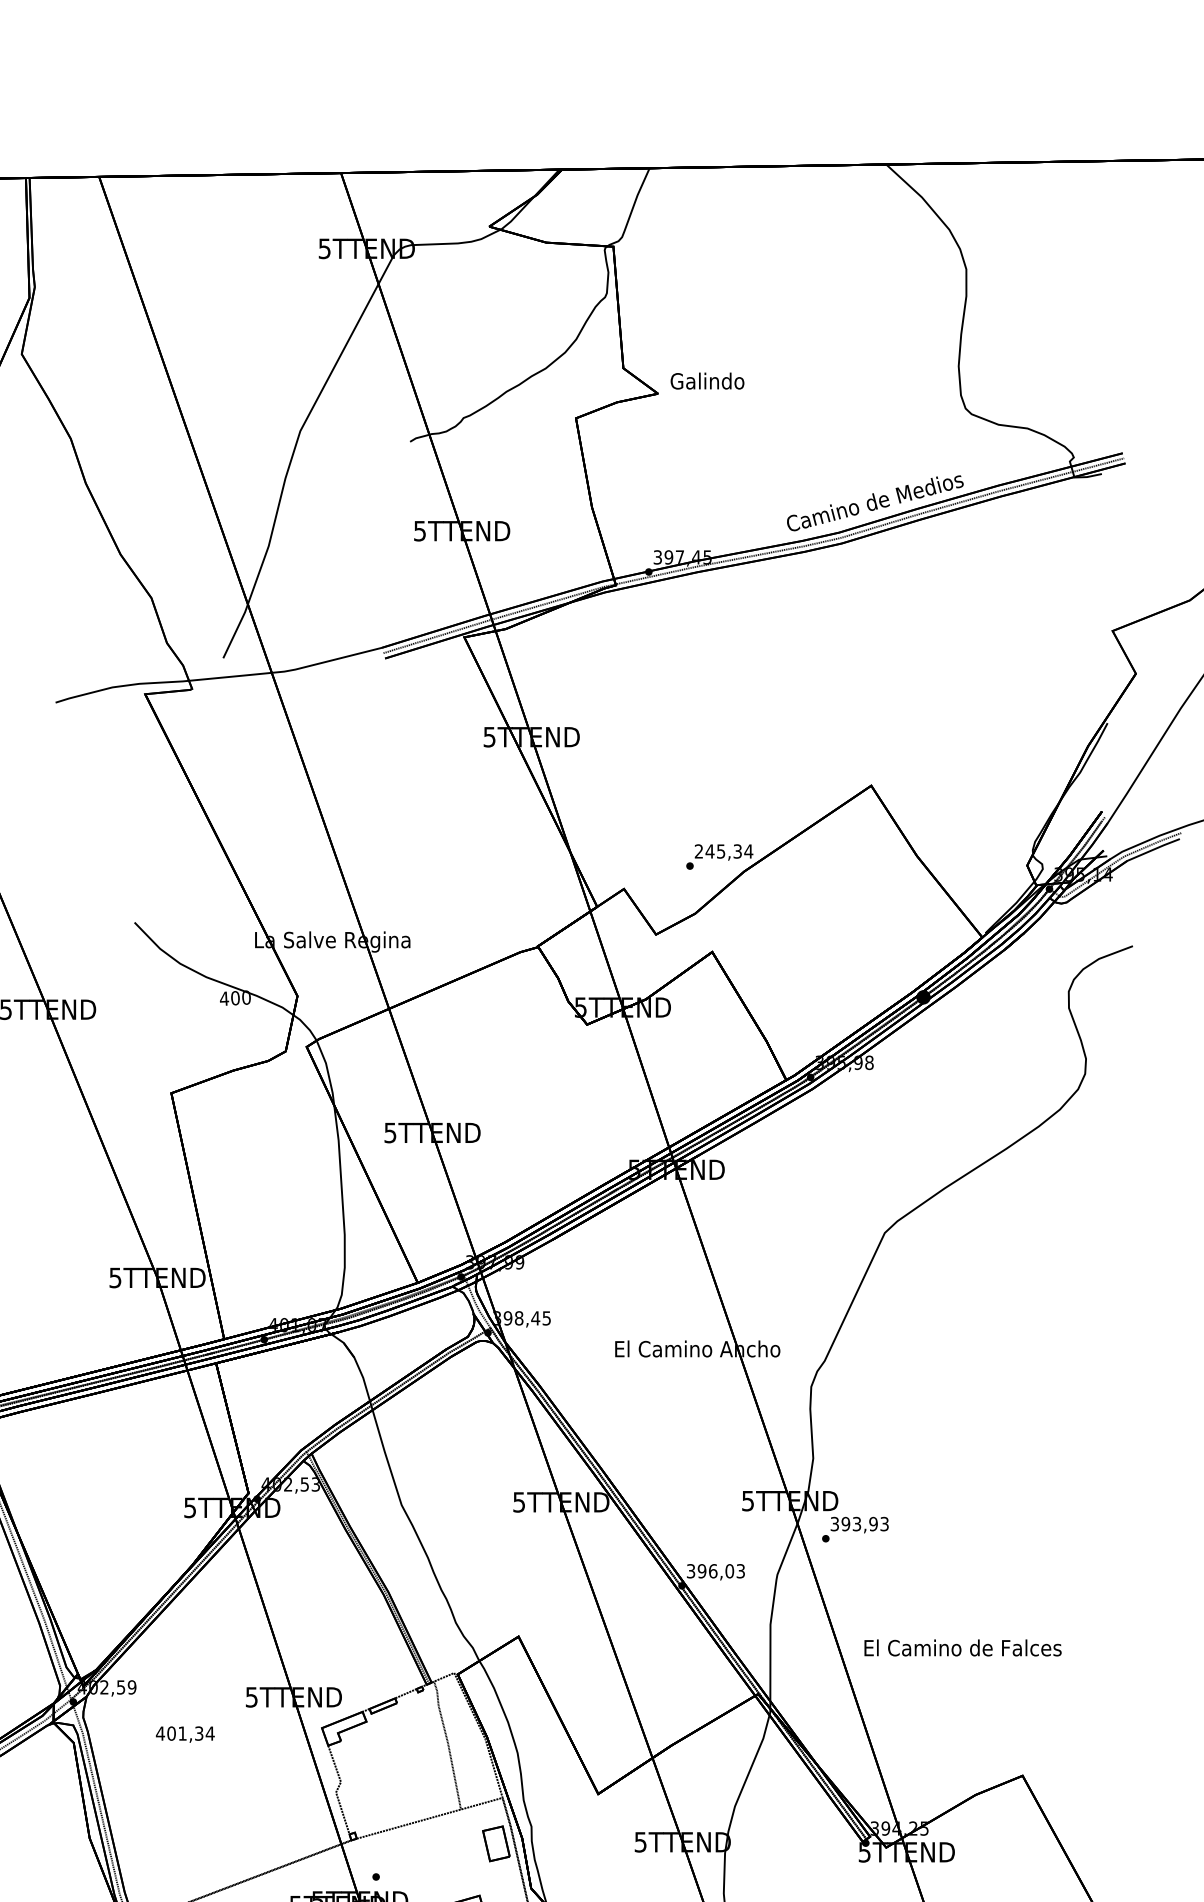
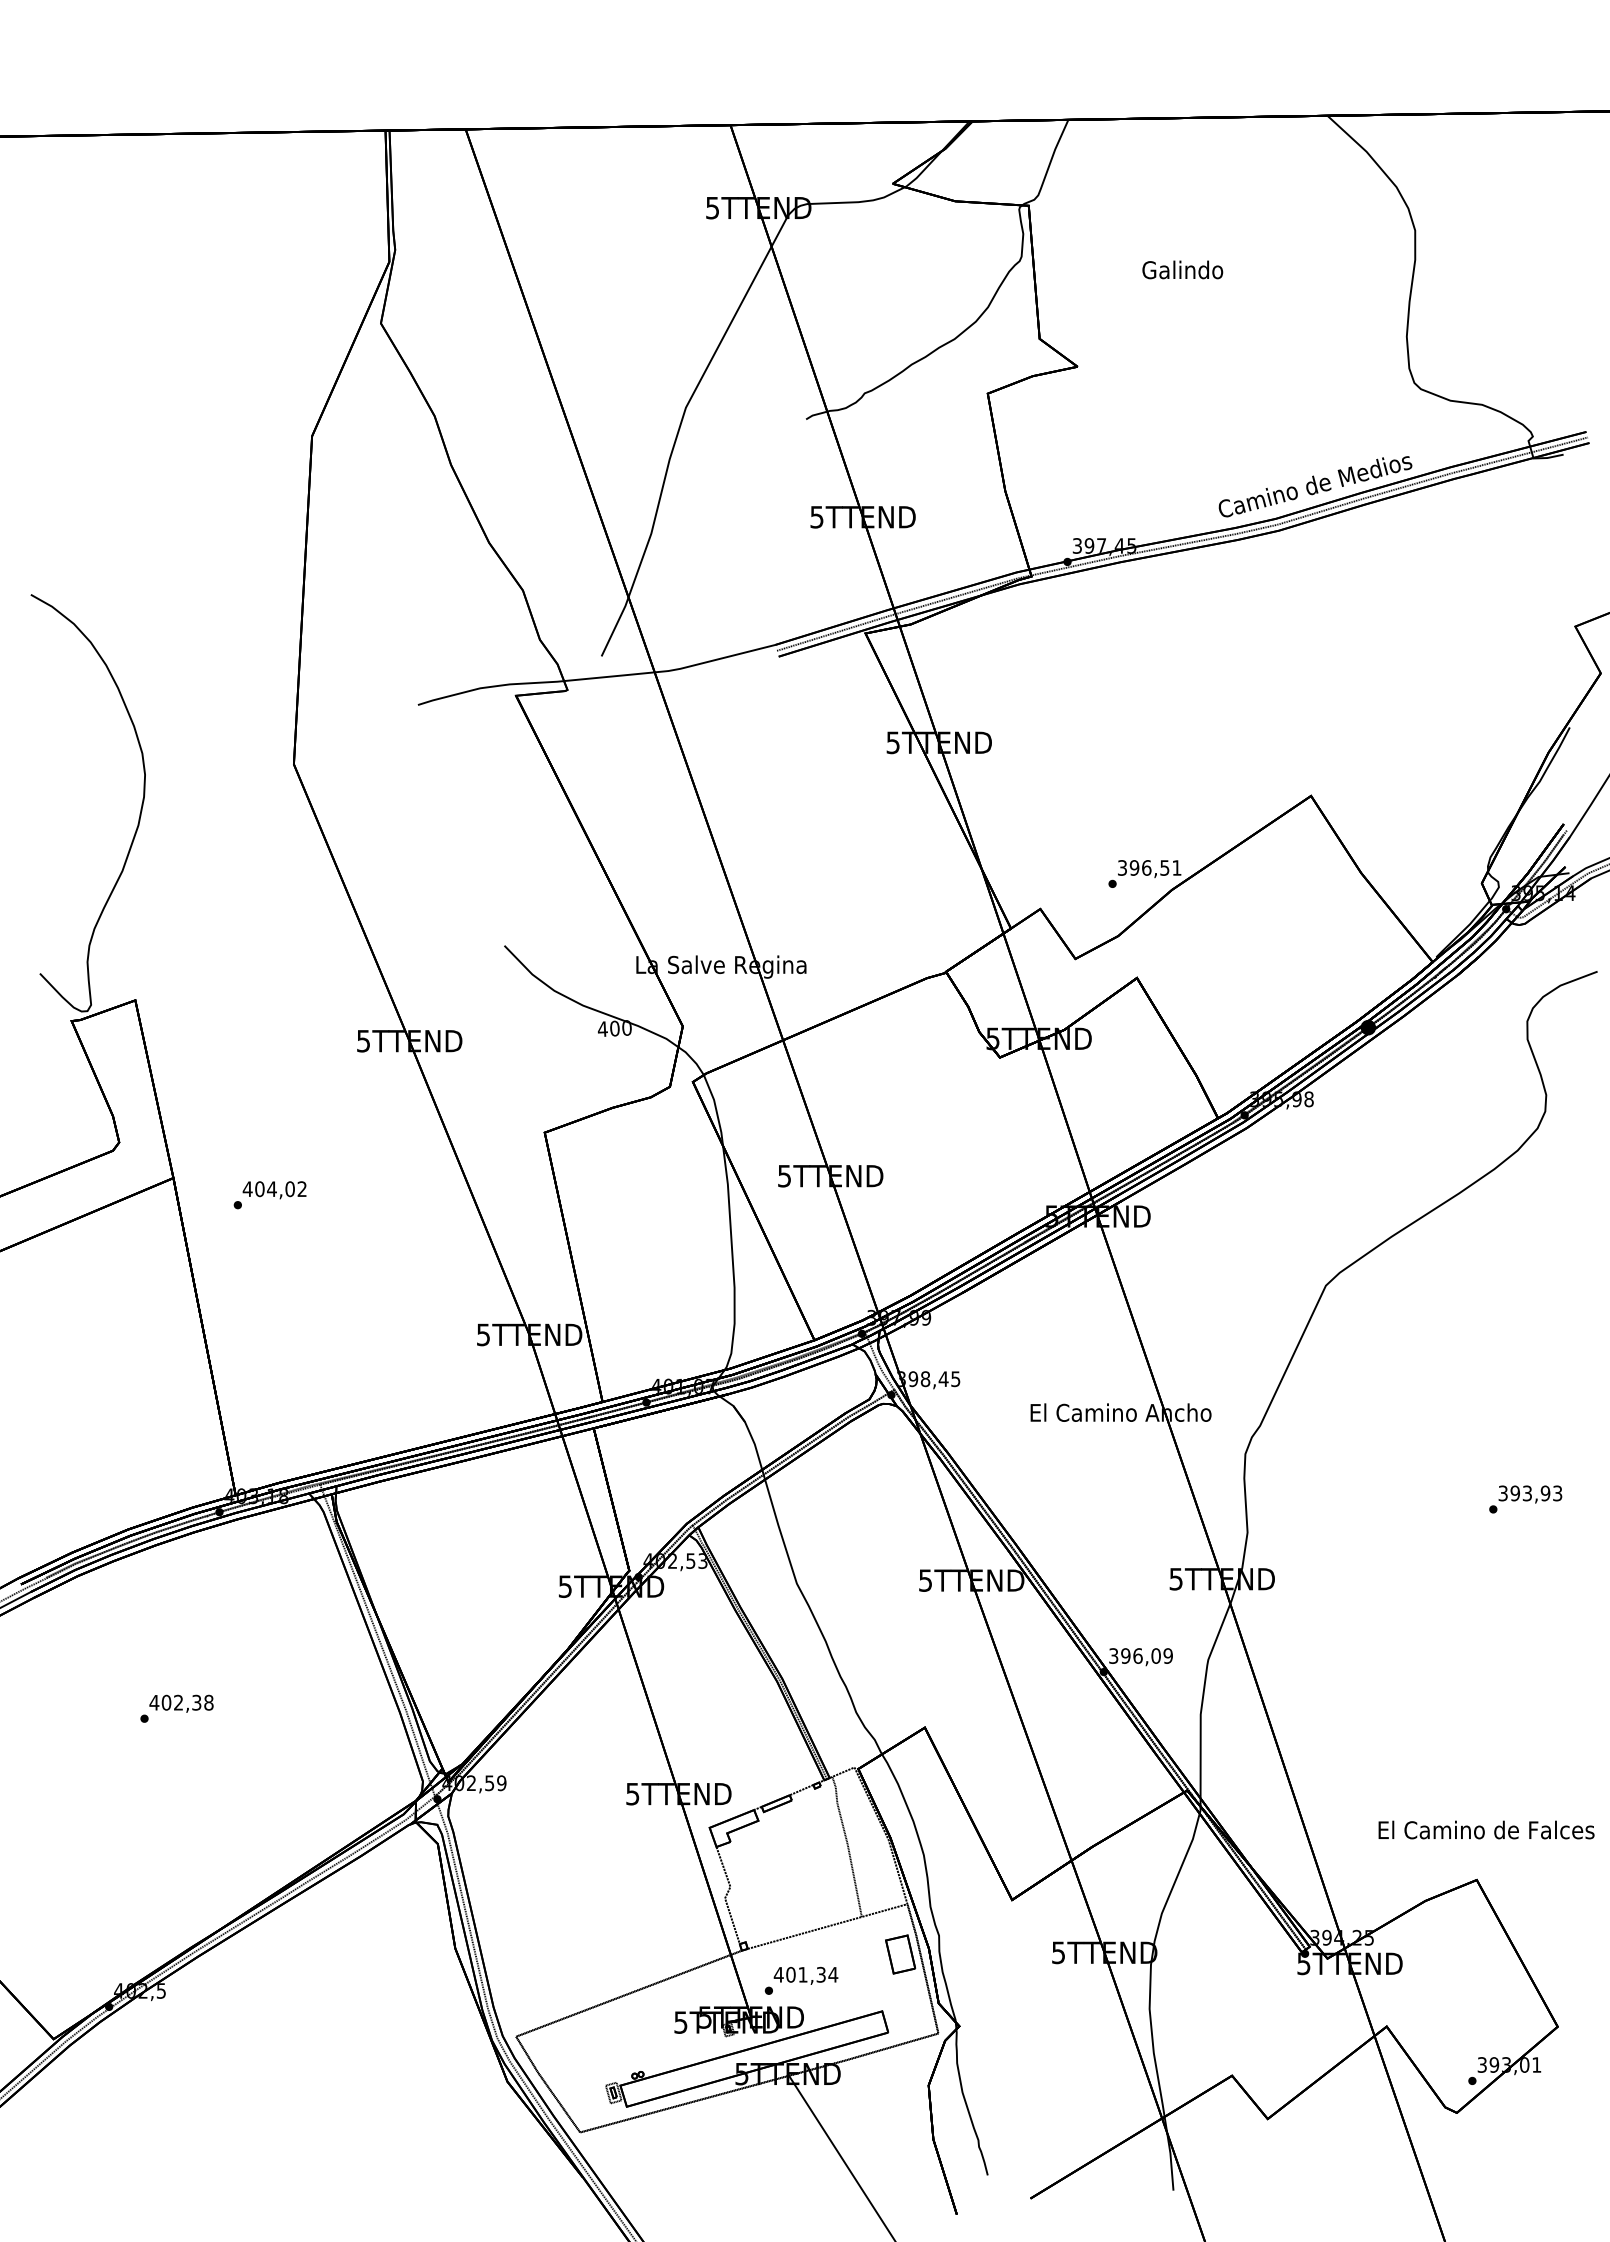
text: (707, 380) -> (1182, 269), moved
text: (723, 851) -> (1149, 867), 245,34 -> 396,51
text: (855, 1529) -> (1525, 1499), moved
text: (740, 1570) -> (1167, 1655), 396,03 -> 396,09
text: (962, 1647) -> (1486, 1829), moved
text: (184, 1734) -> (805, 1975), moved

